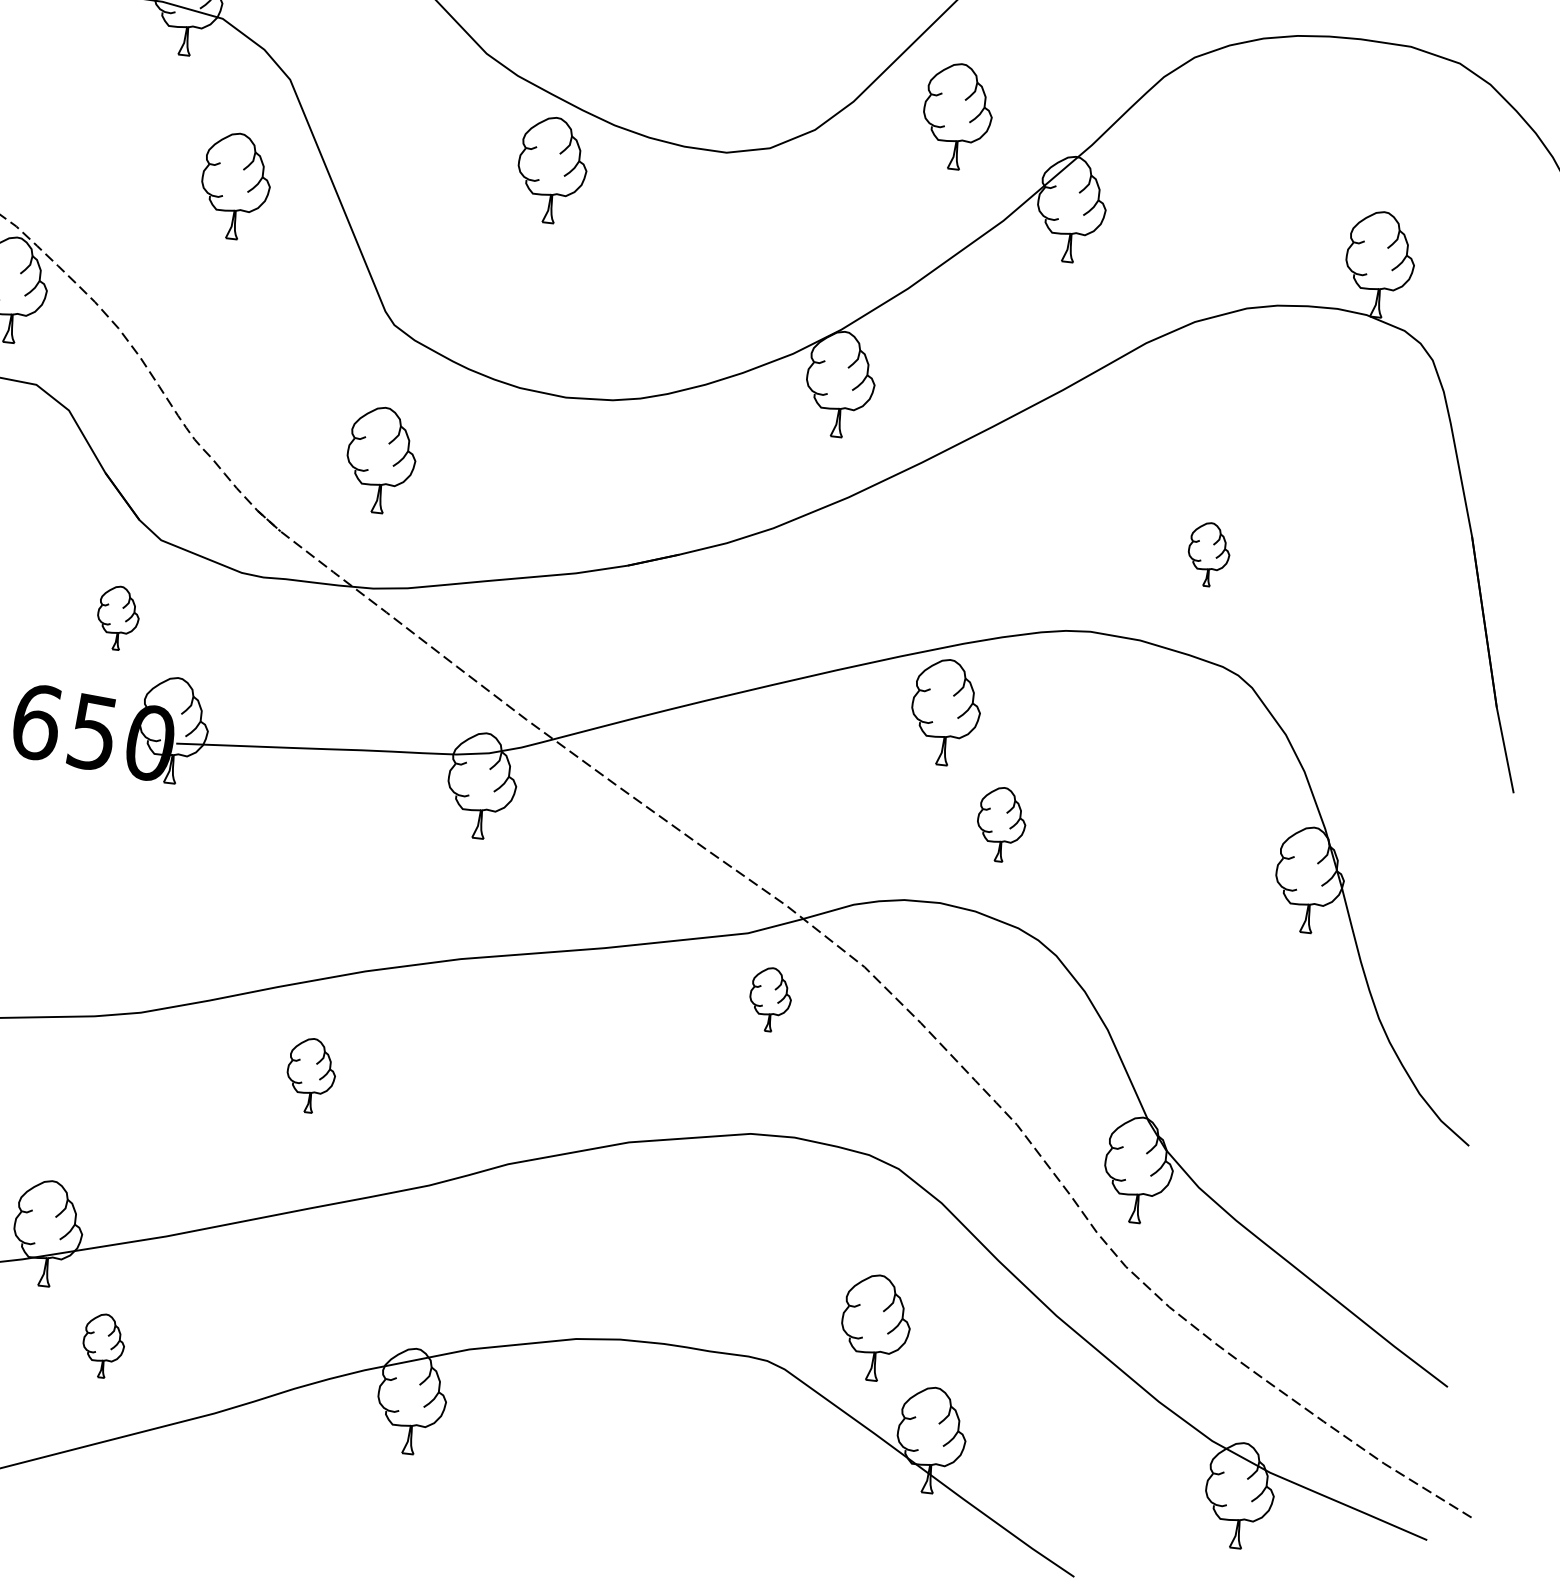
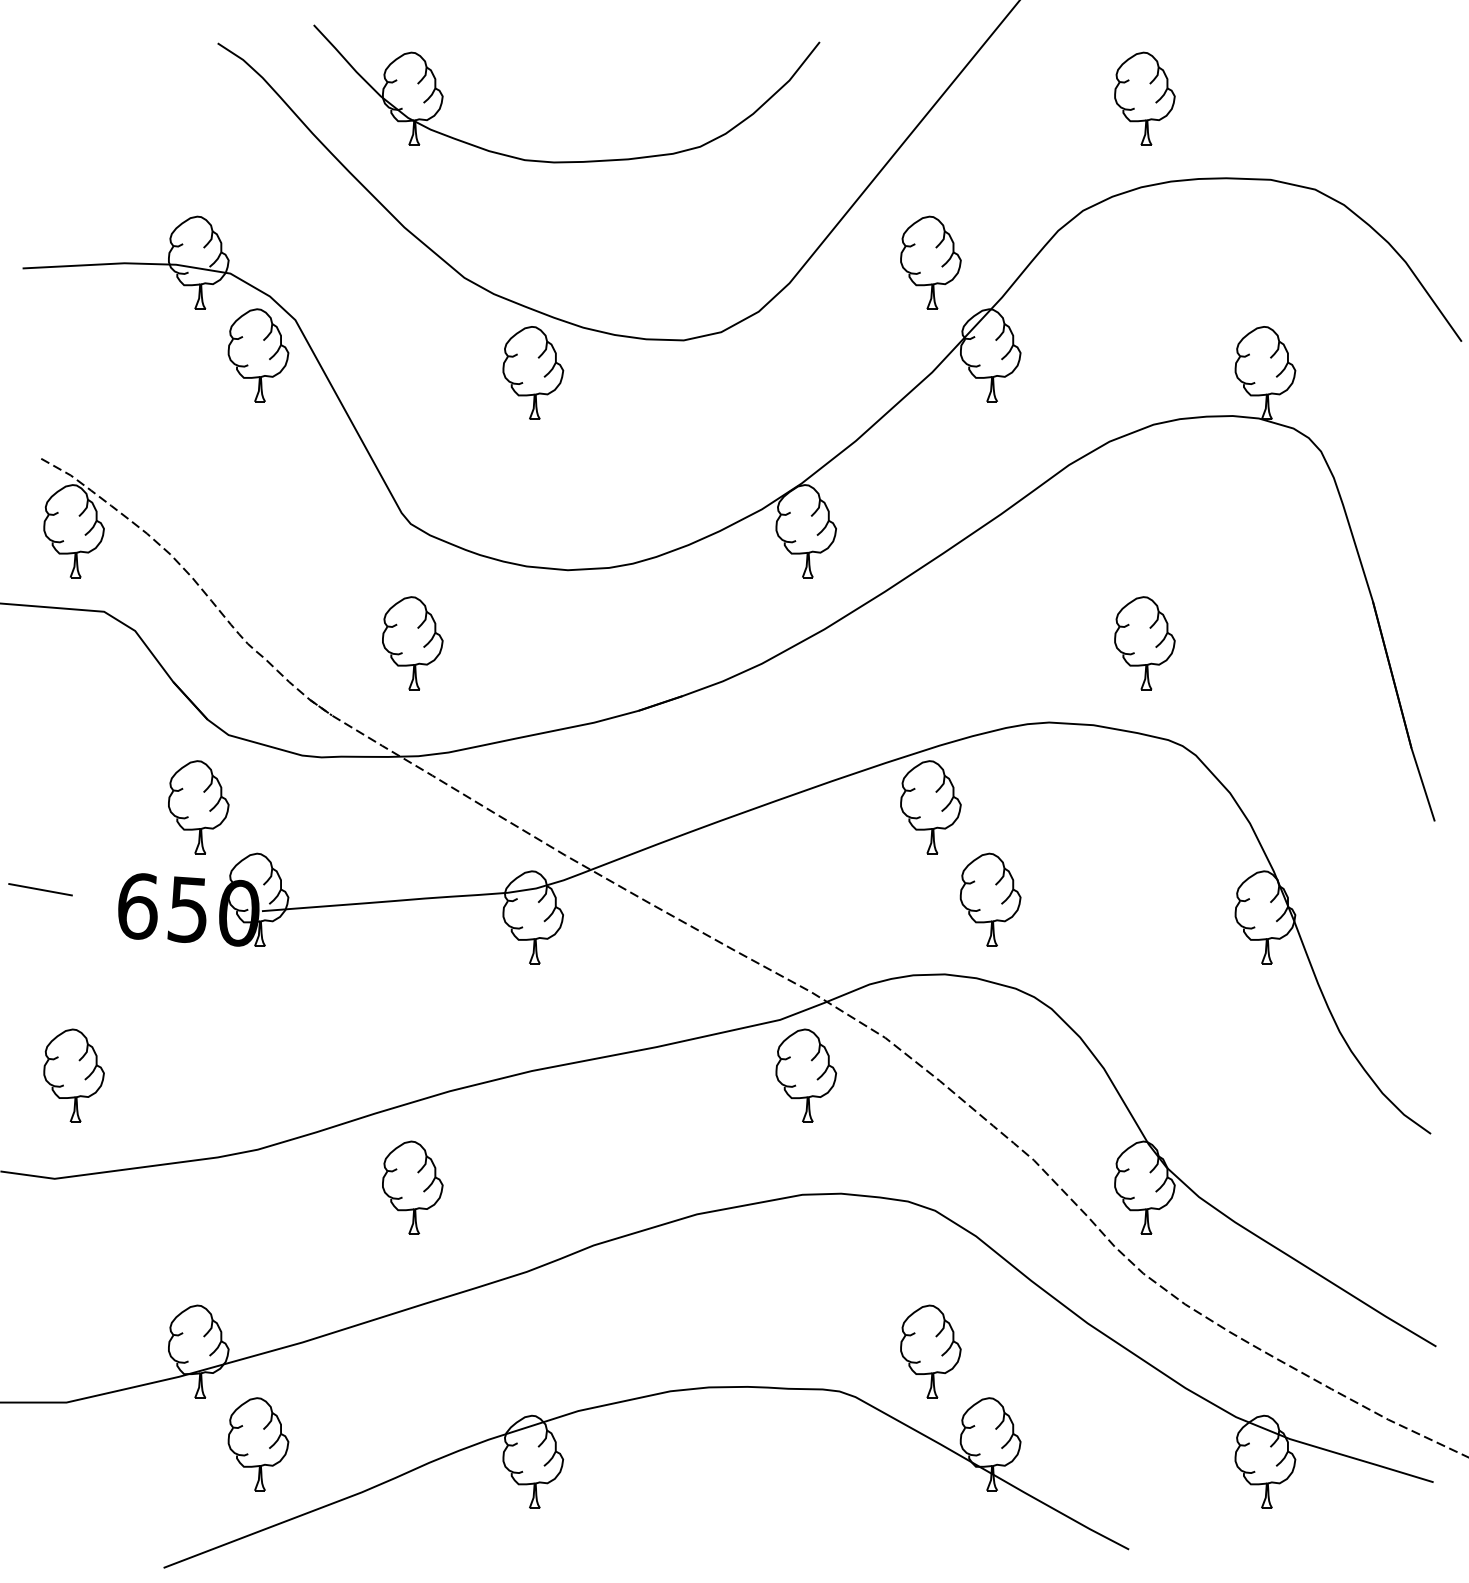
part: (957, 116) -> (930, 262), moved
part: (235, 186) -> (258, 355), moved
part: (1208, 554) -> (1144, 643), size x1.67
part: (117, 618) -> (198, 807), size x1.67
part: (1001, 824) -> (990, 899), size x1.43
part: (770, 999) -> (806, 1075), size x1.67
part: (310, 1075) -> (412, 1187), size x1.43
part: (103, 1346) -> (258, 1444), size x1.67

